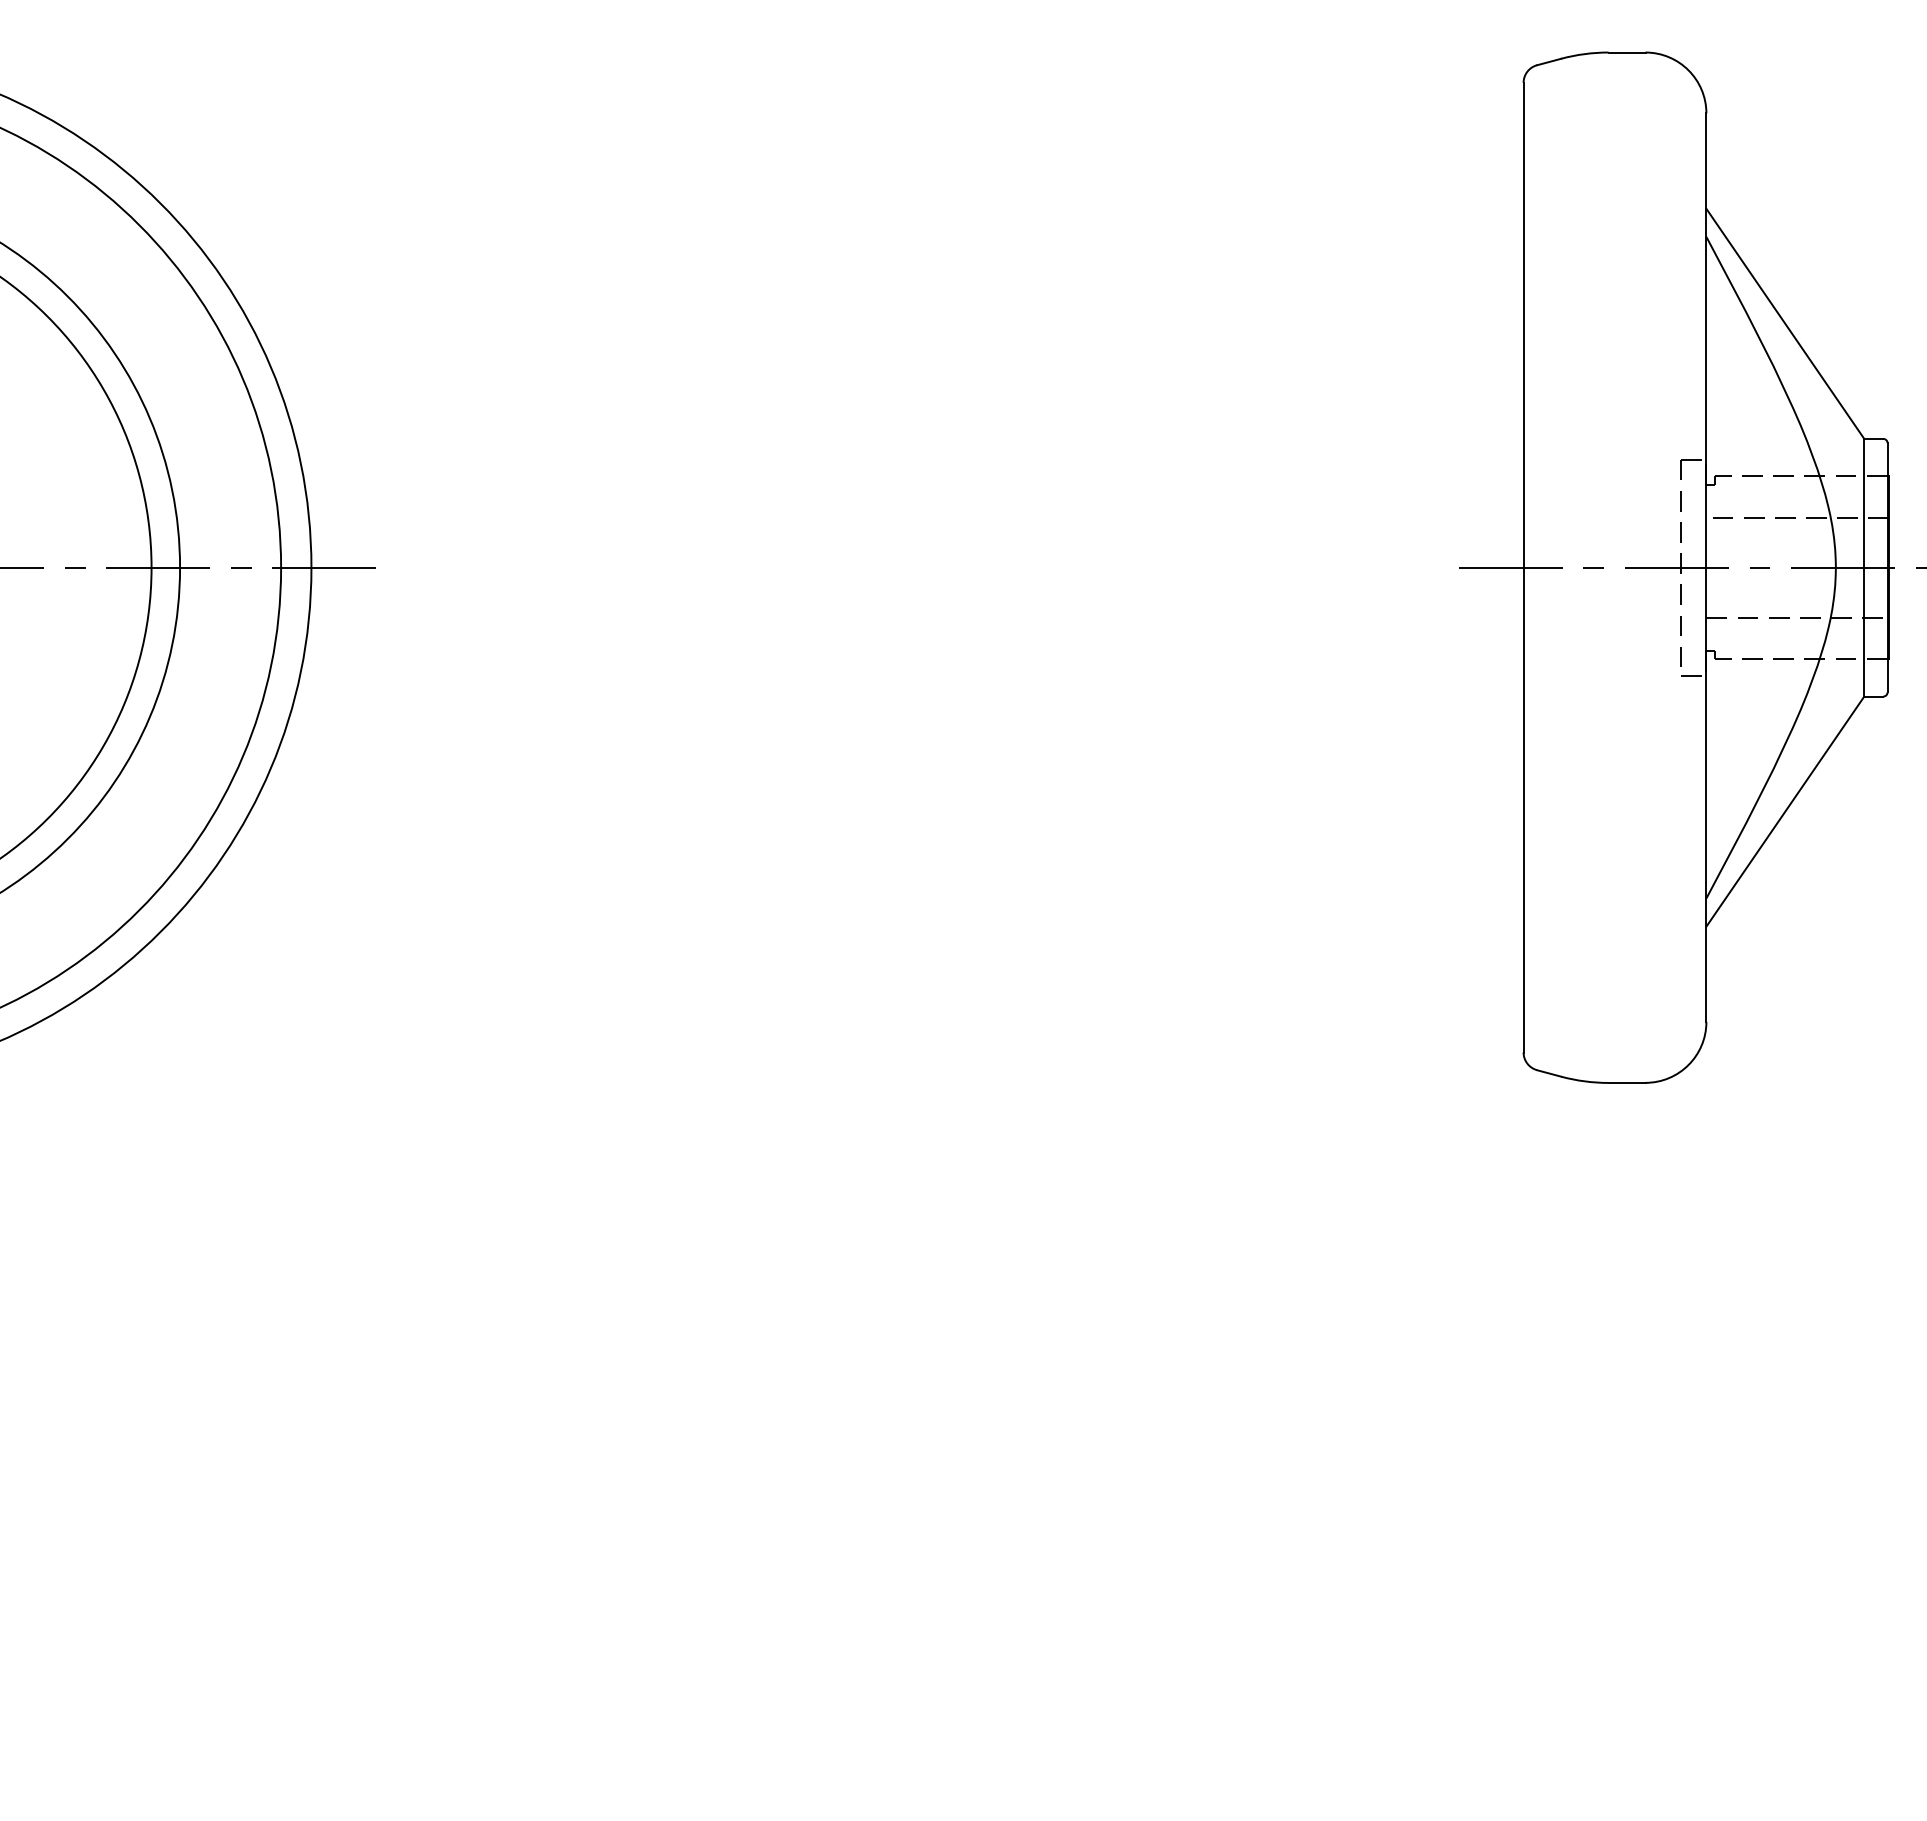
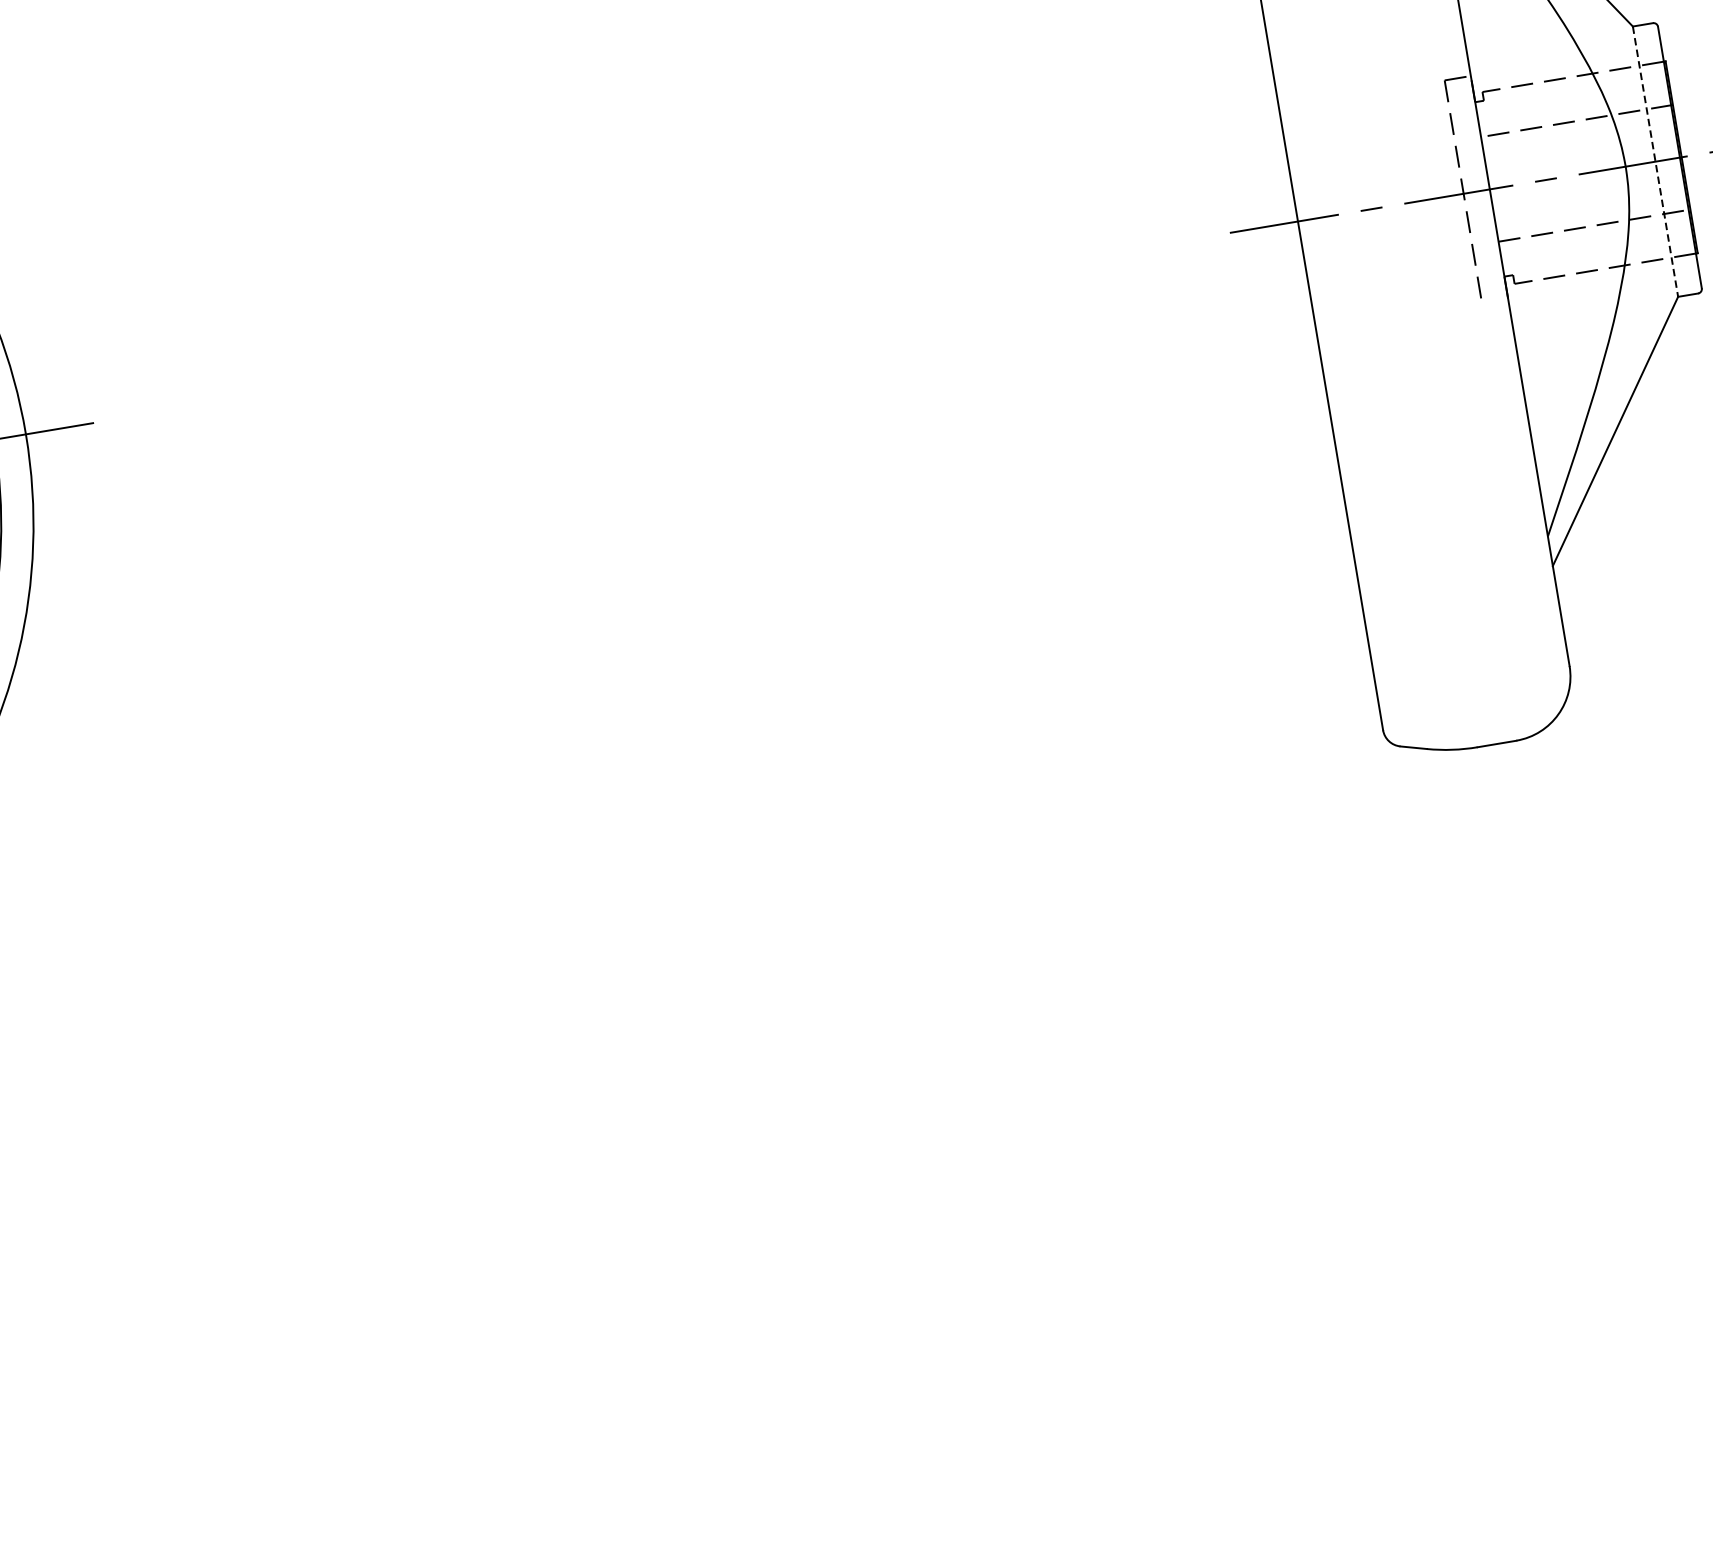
line: (1864, 567) -> (1655, 161), solid -> dashed
line: (1693, 675) -> (1495, 304), removed

